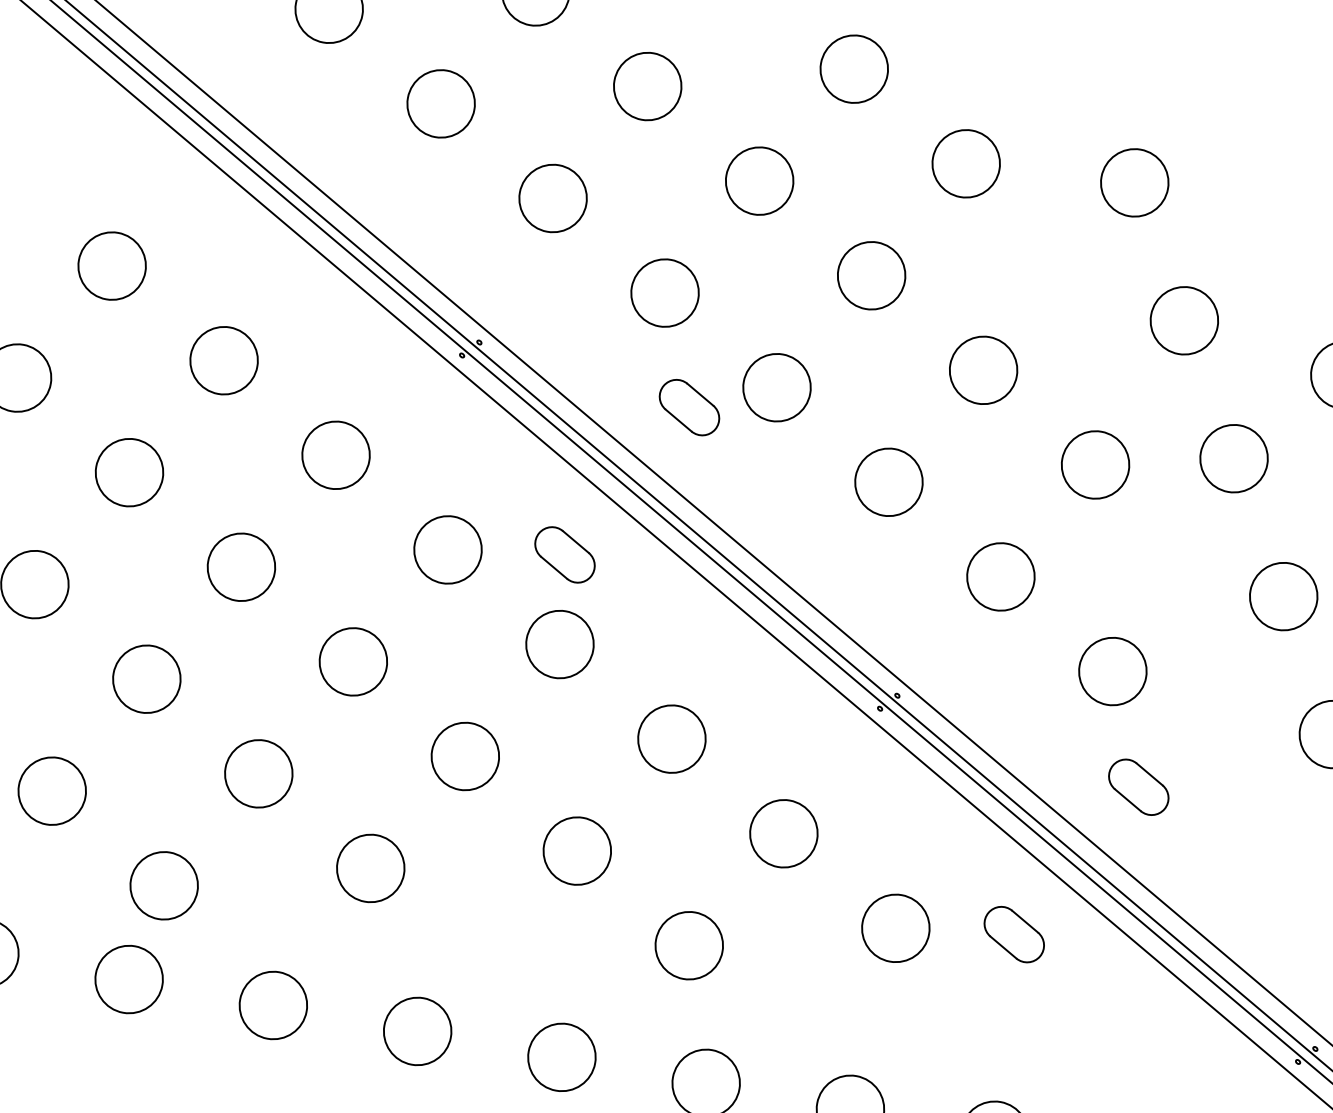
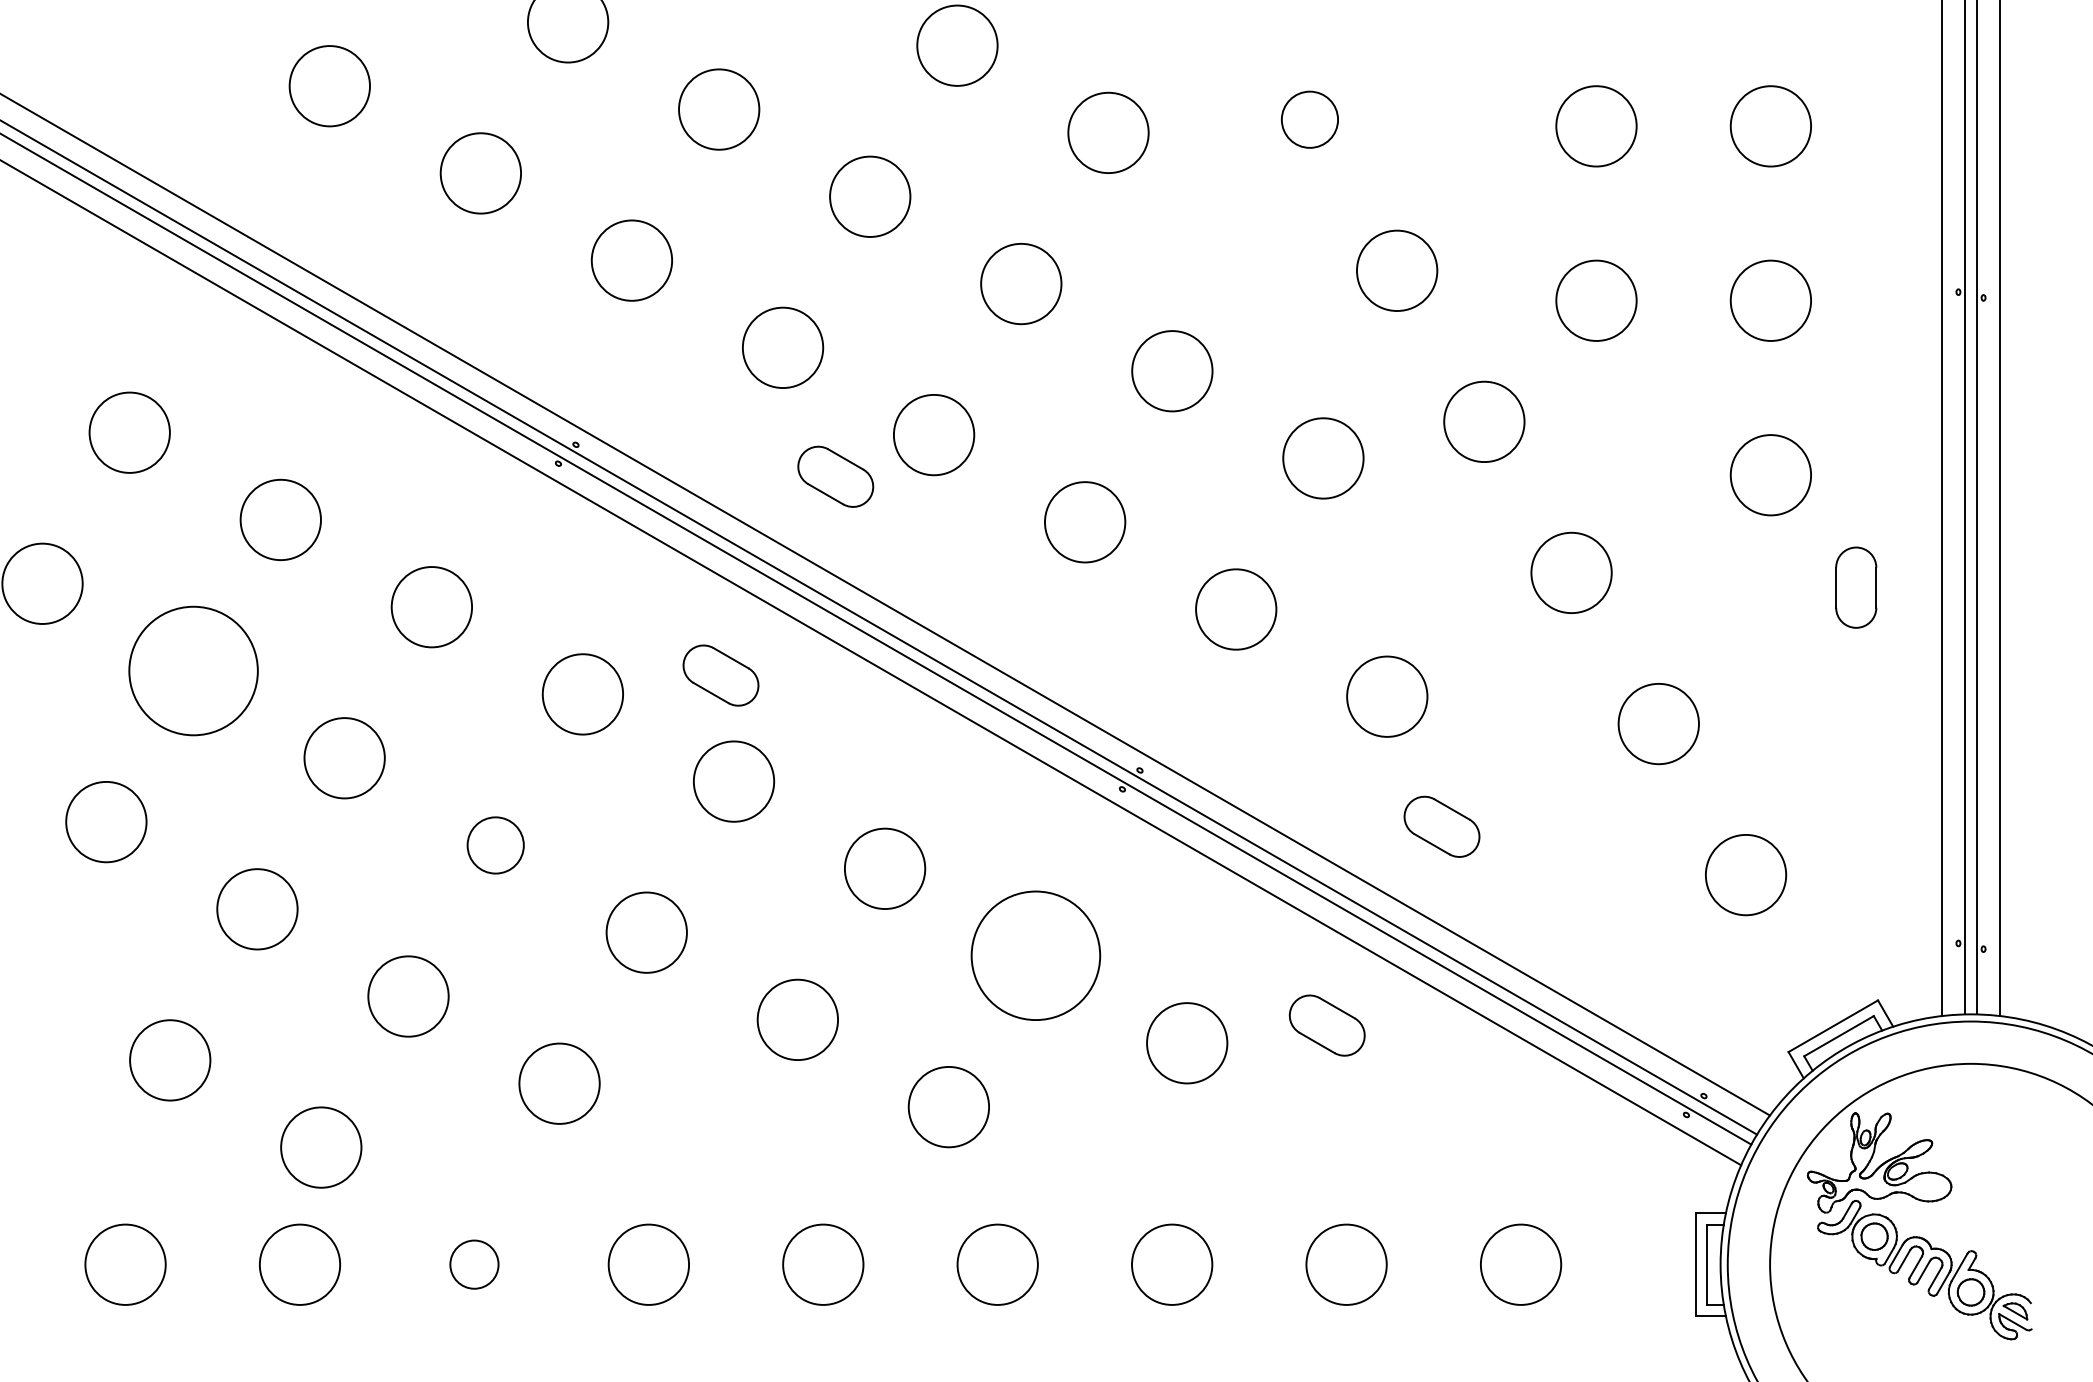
circle: (1134, 182) -> (1309, 119), size x0.7
circle: (129, 472) -> (193, 670), size x1.6
circle: (353, 661) -> (495, 845), size x0.7
circle: (784, 834) -> (1036, 956), size x1.6
circle: (273, 1005) -> (474, 1264), size x0.6

